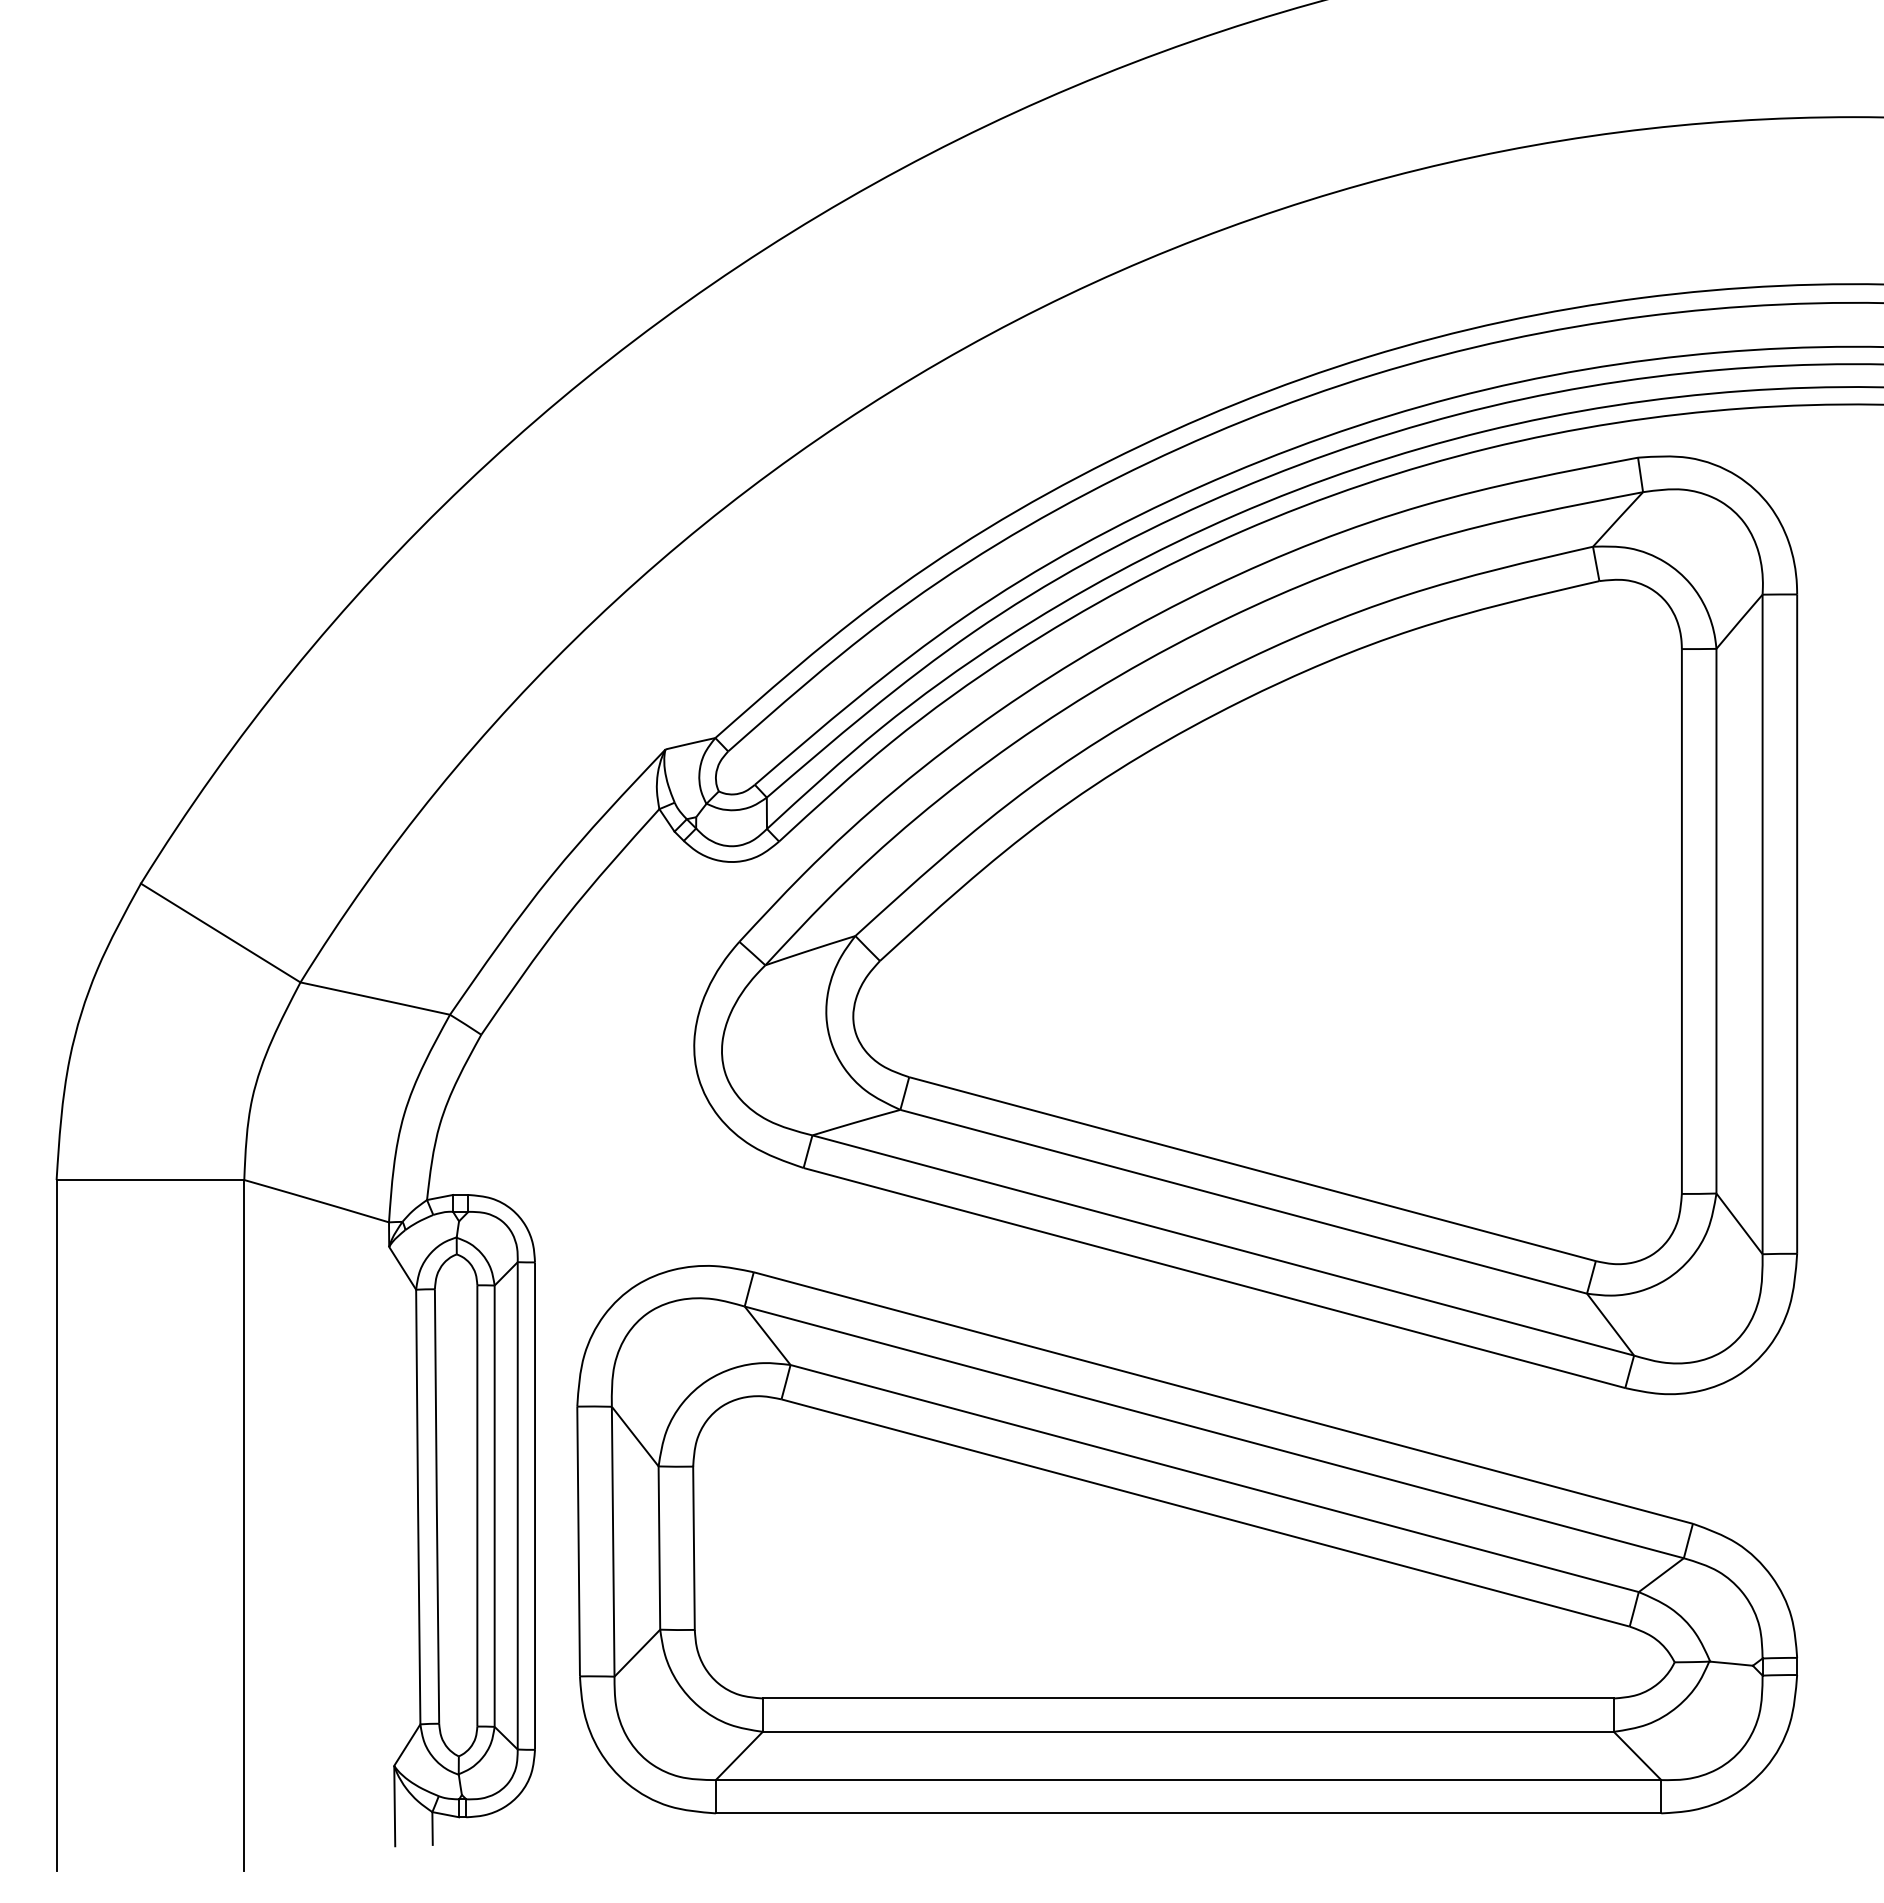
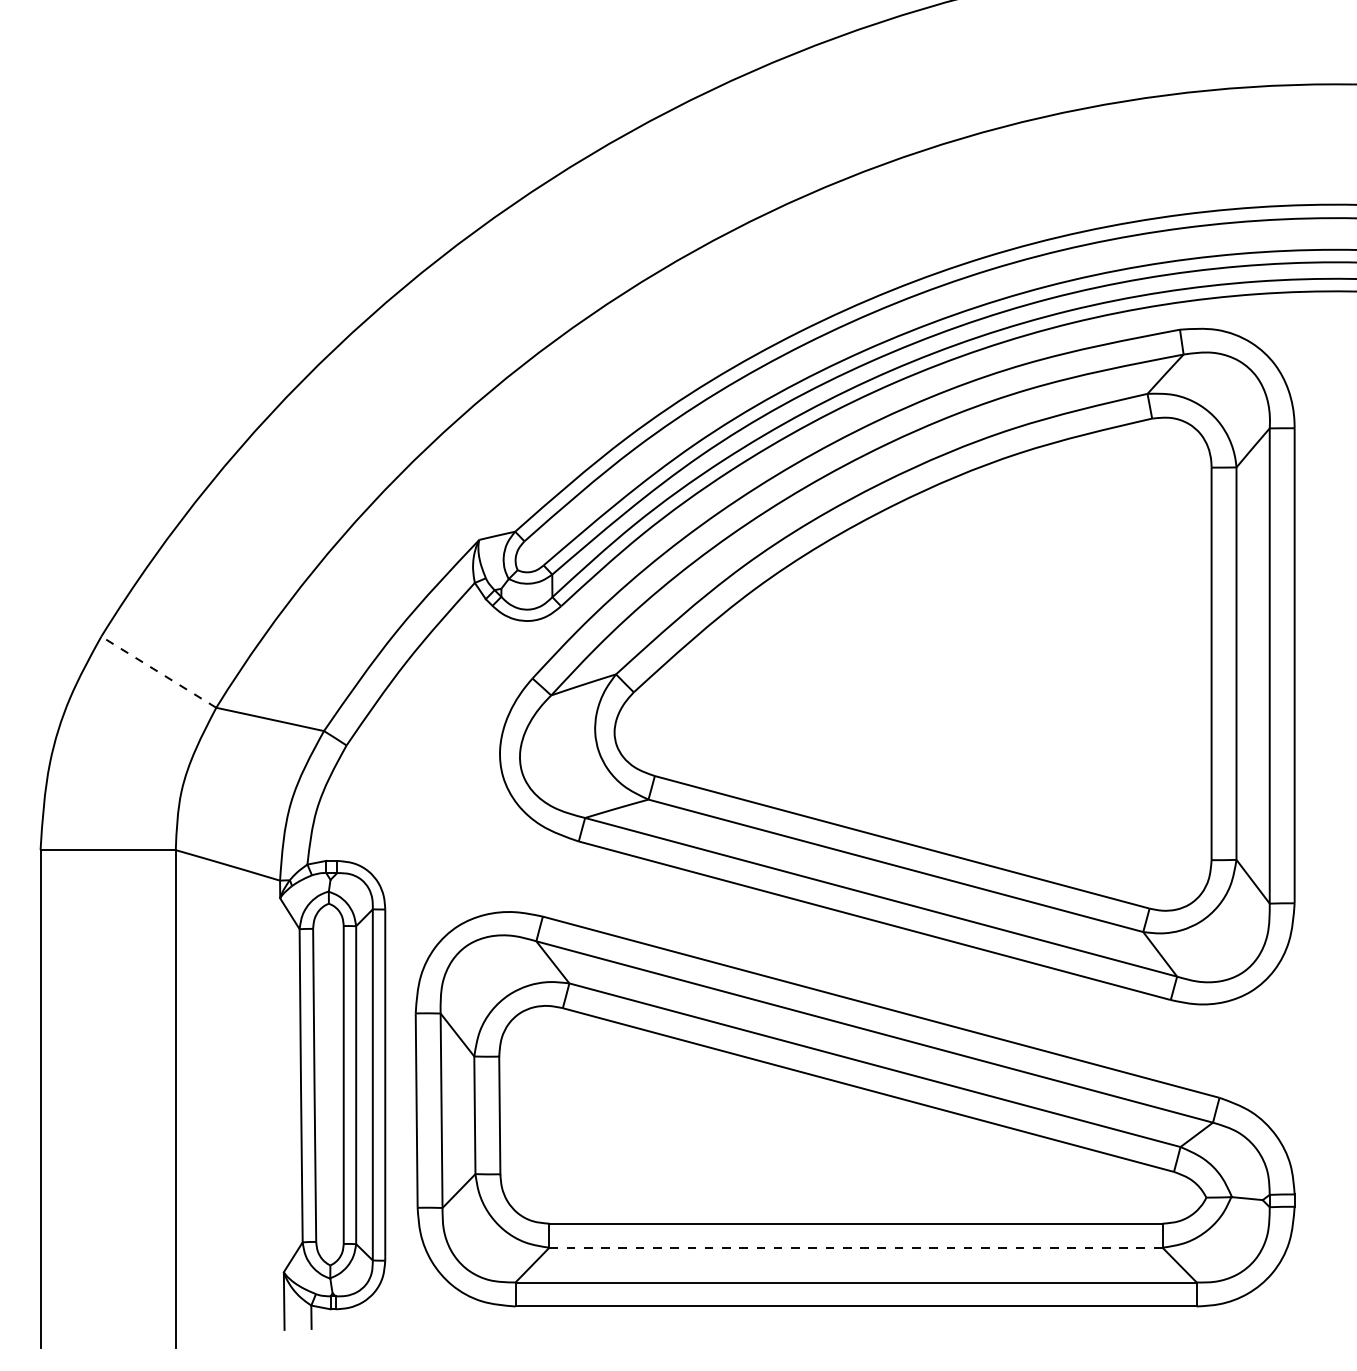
line: (220, 933) -> (158, 672), solid -> dashed
line: (1188, 1731) -> (856, 1247), solid -> dashed

